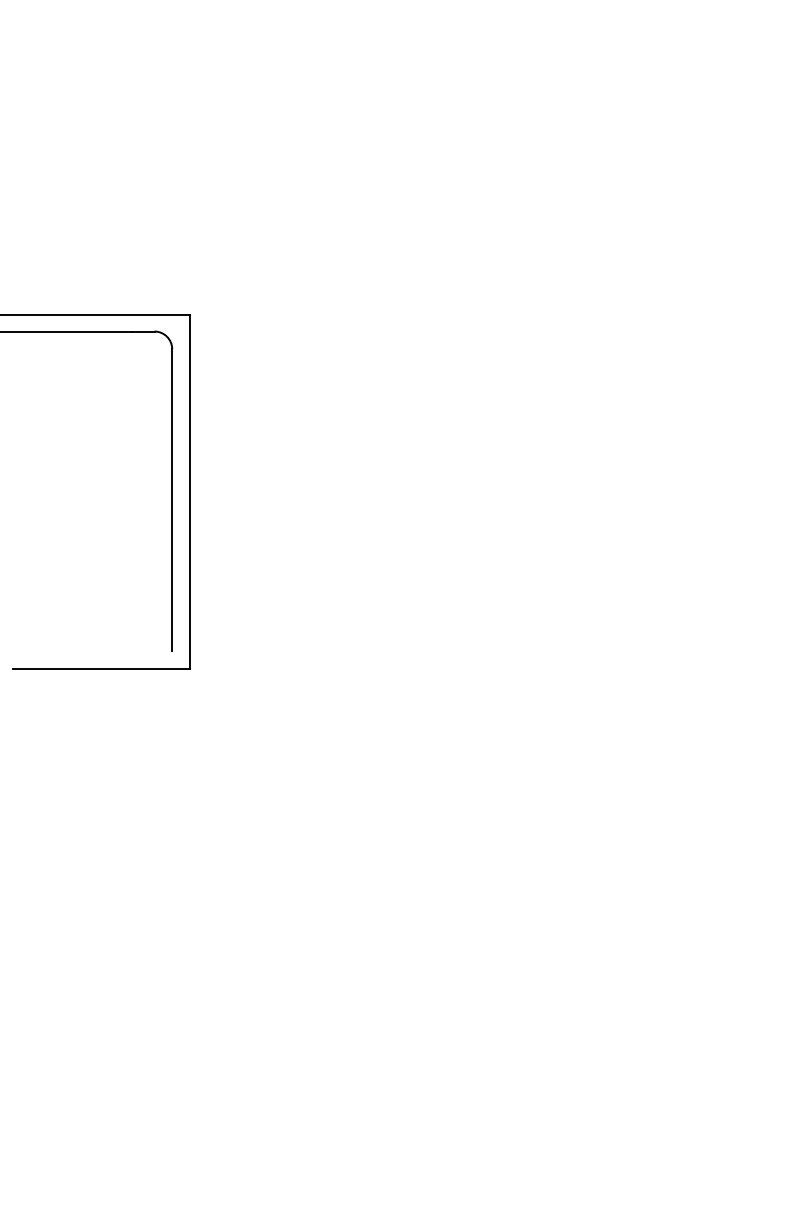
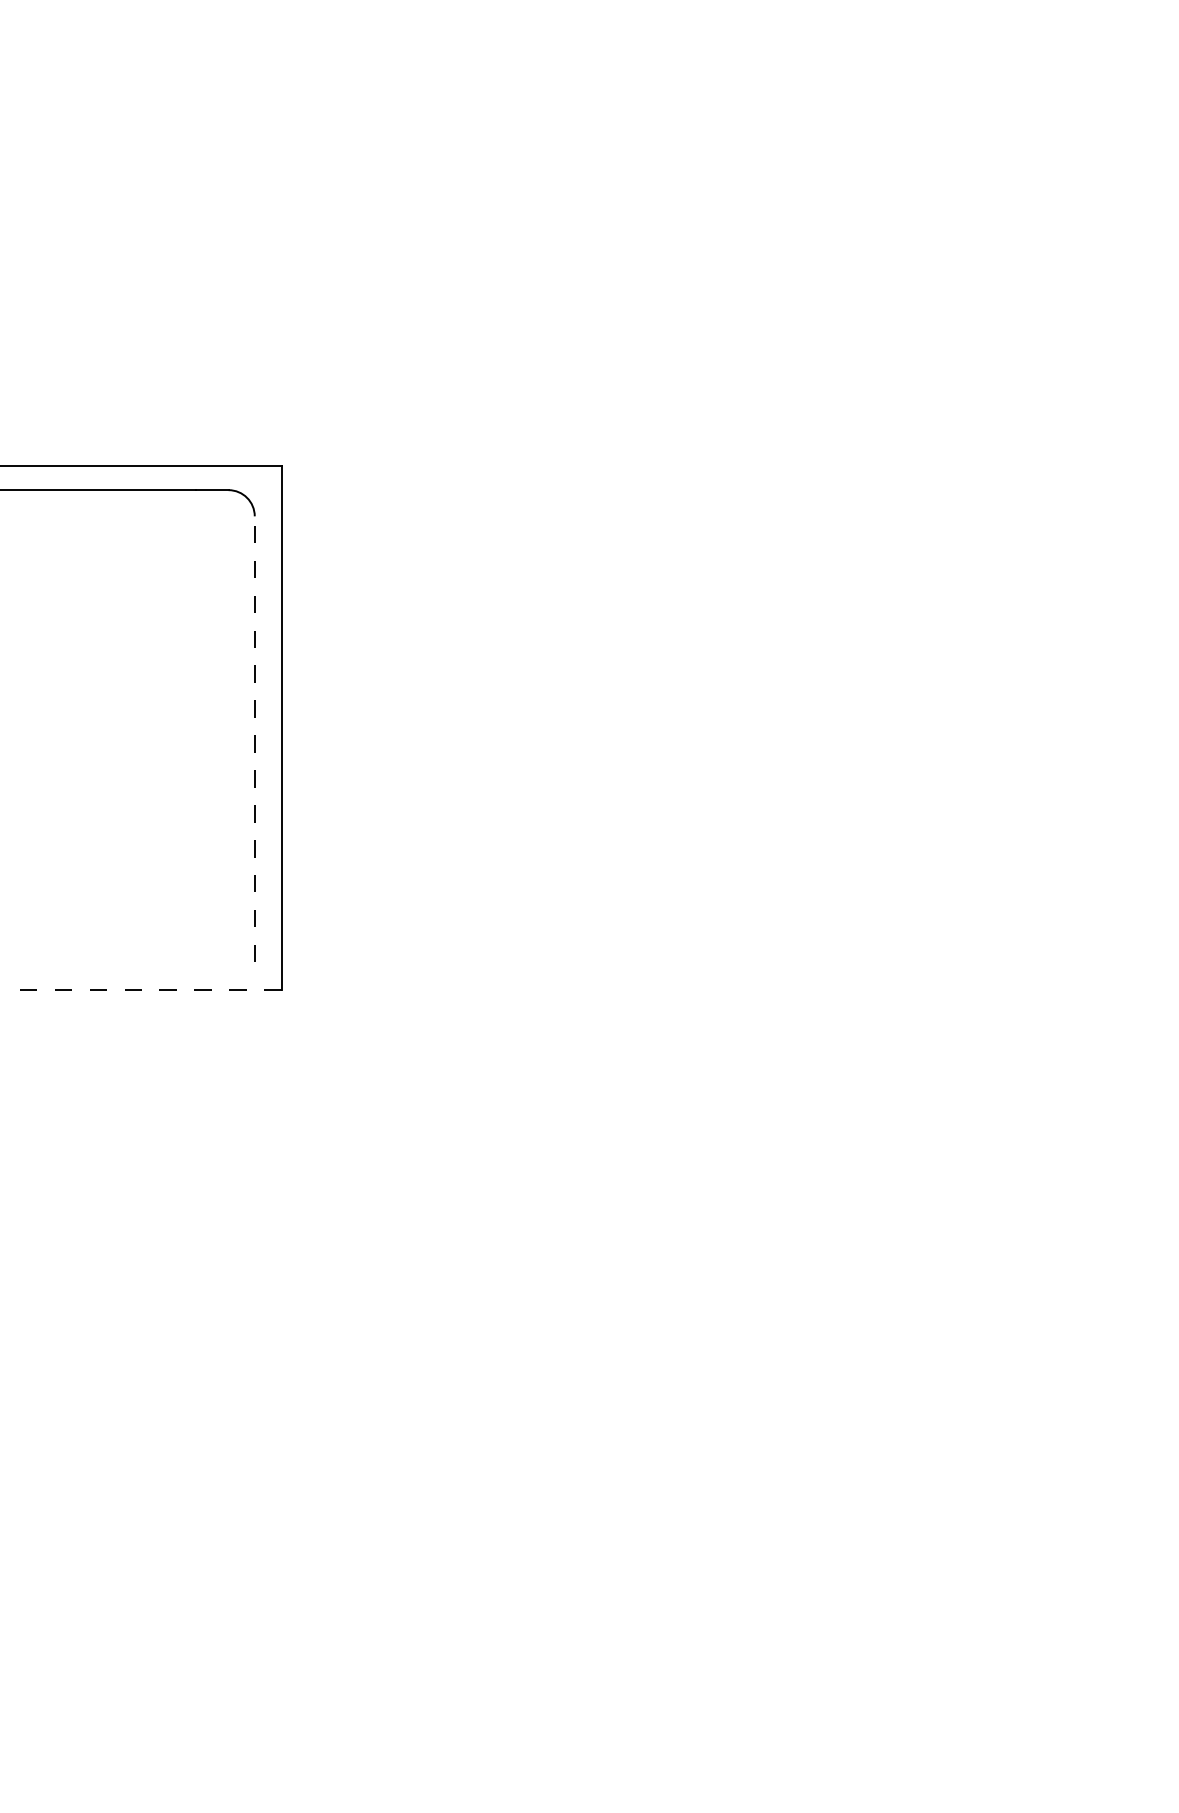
line: (172, 499) -> (255, 738), solid -> dashed
line: (101, 669) -> (150, 990), solid -> dashed

